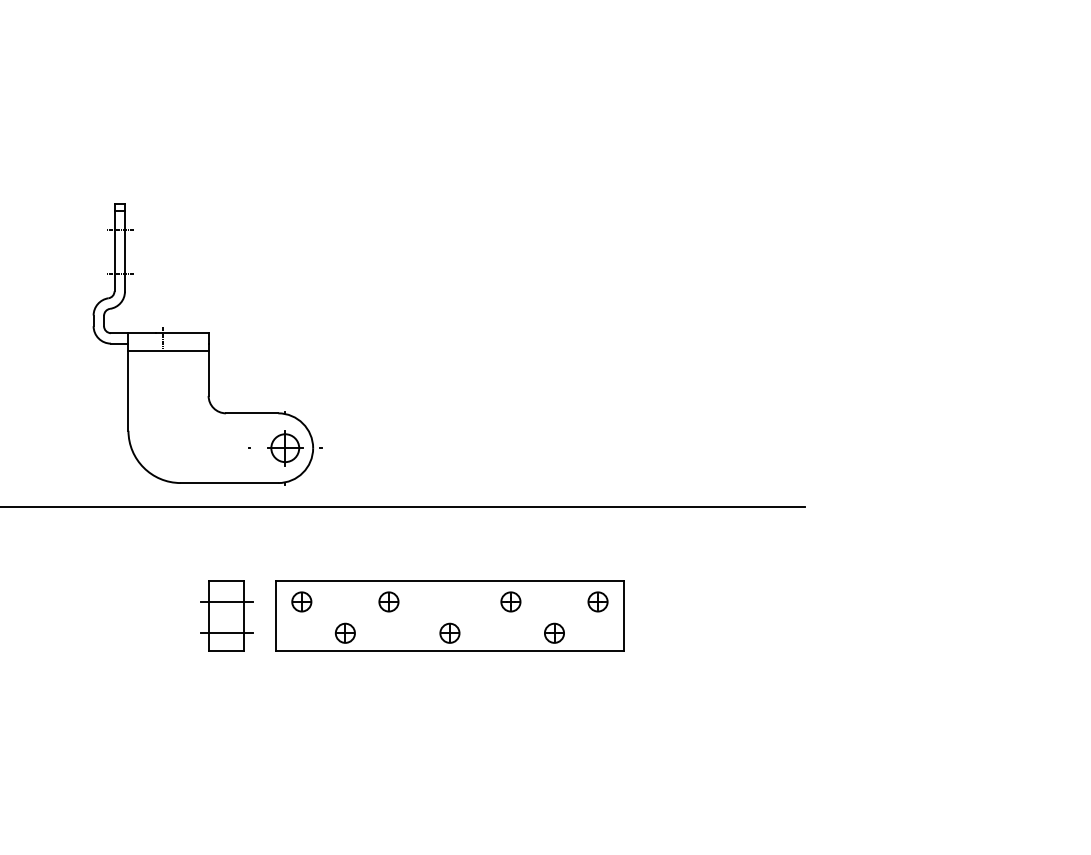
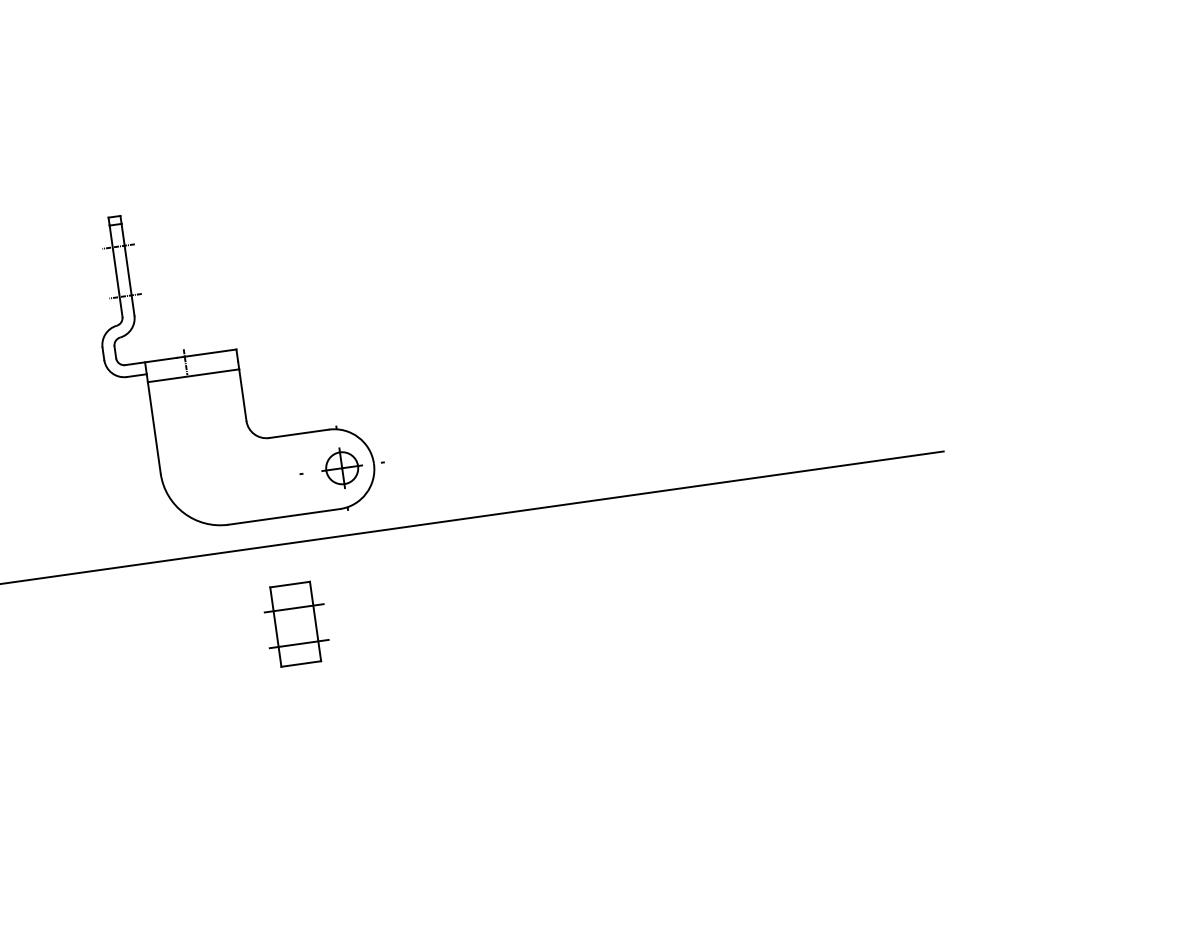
part: (226, 615) -> (295, 623), moved
part: (449, 615) -> (556, 632), removed

